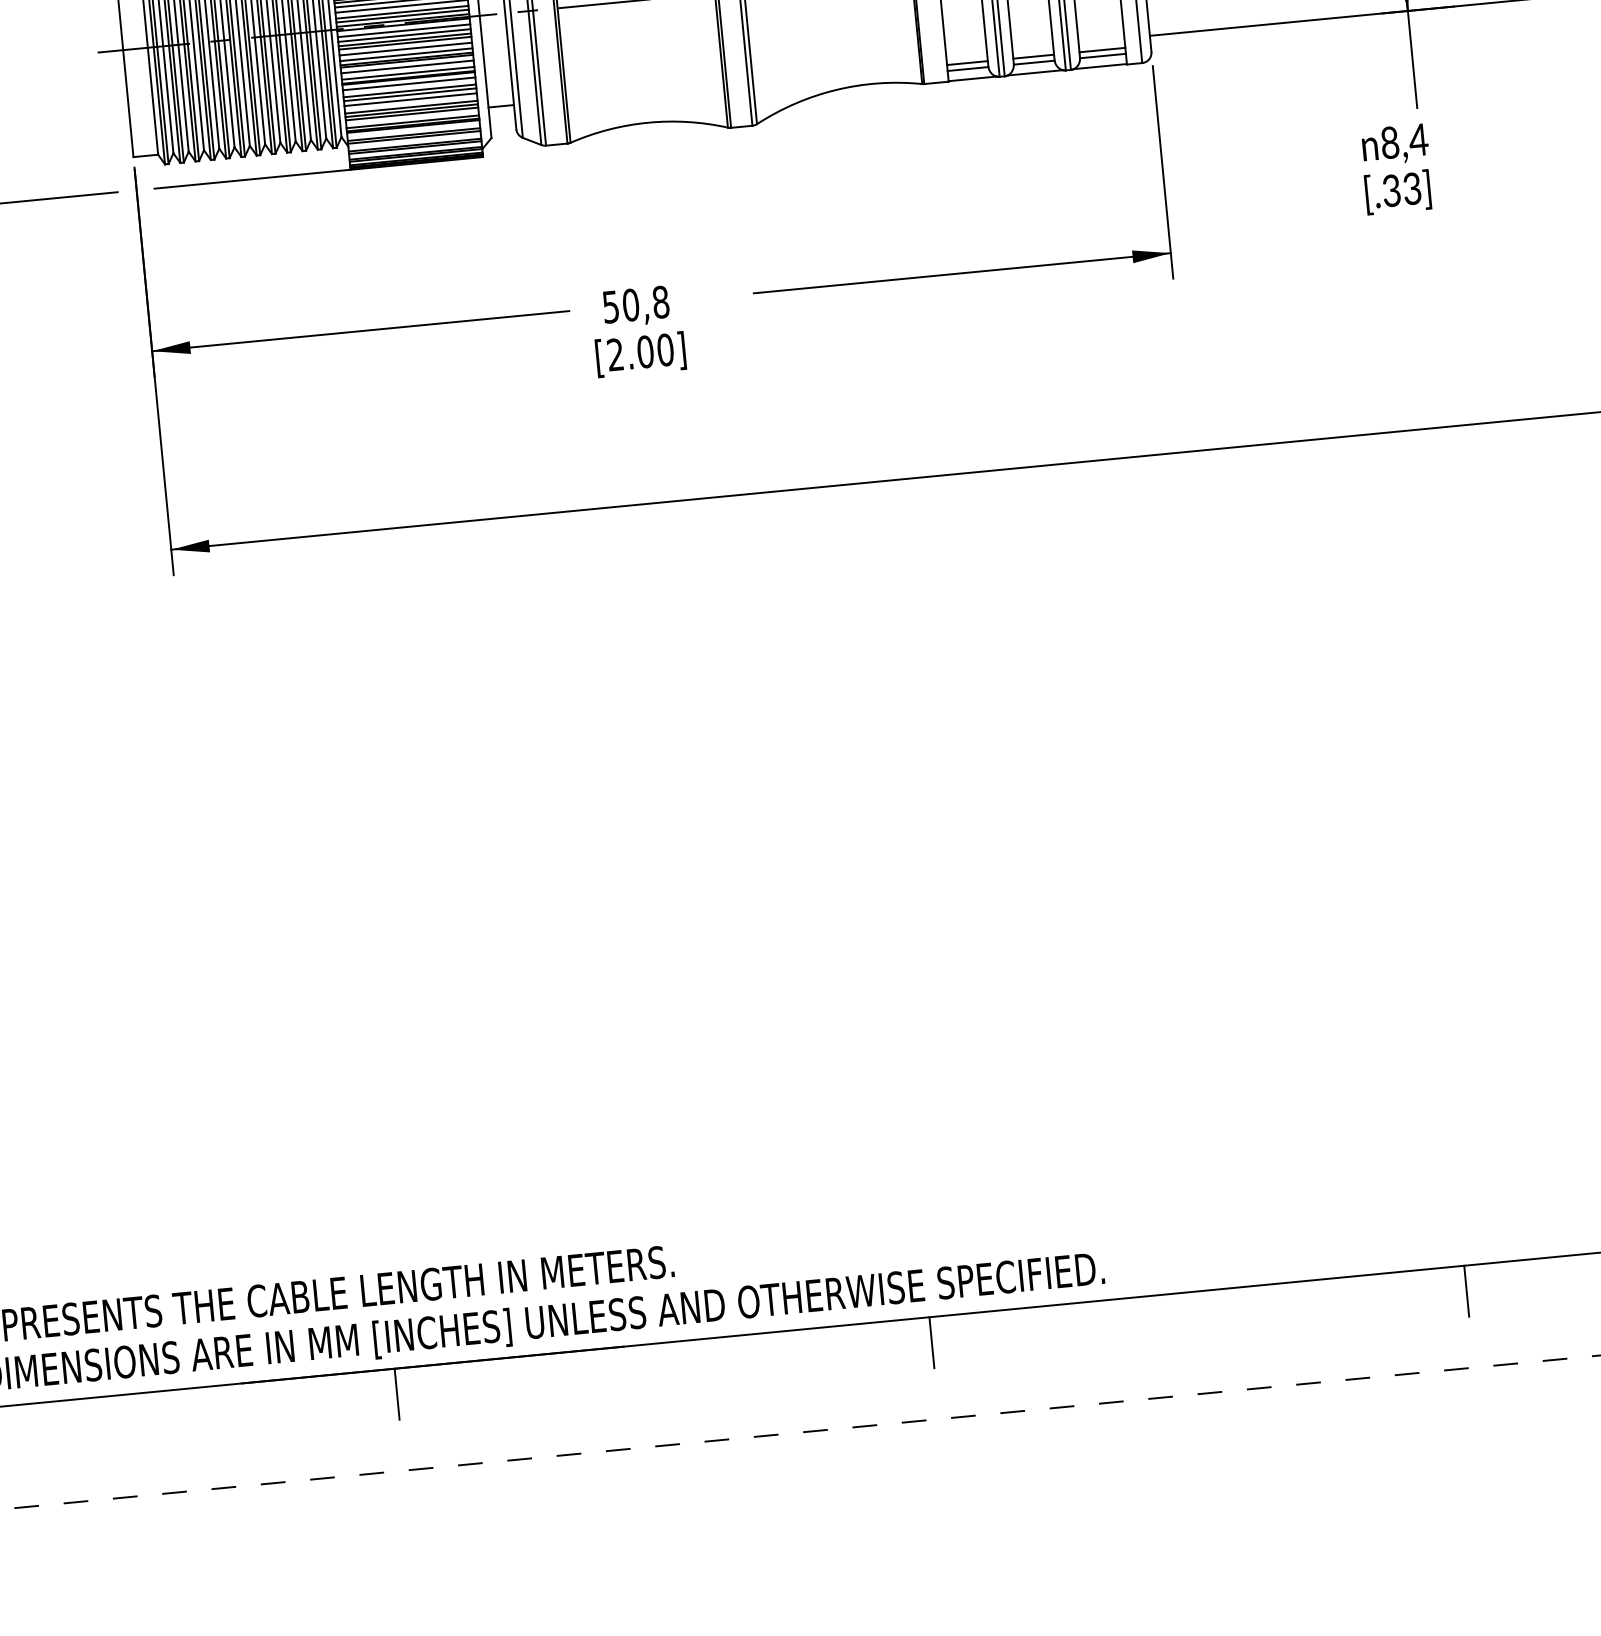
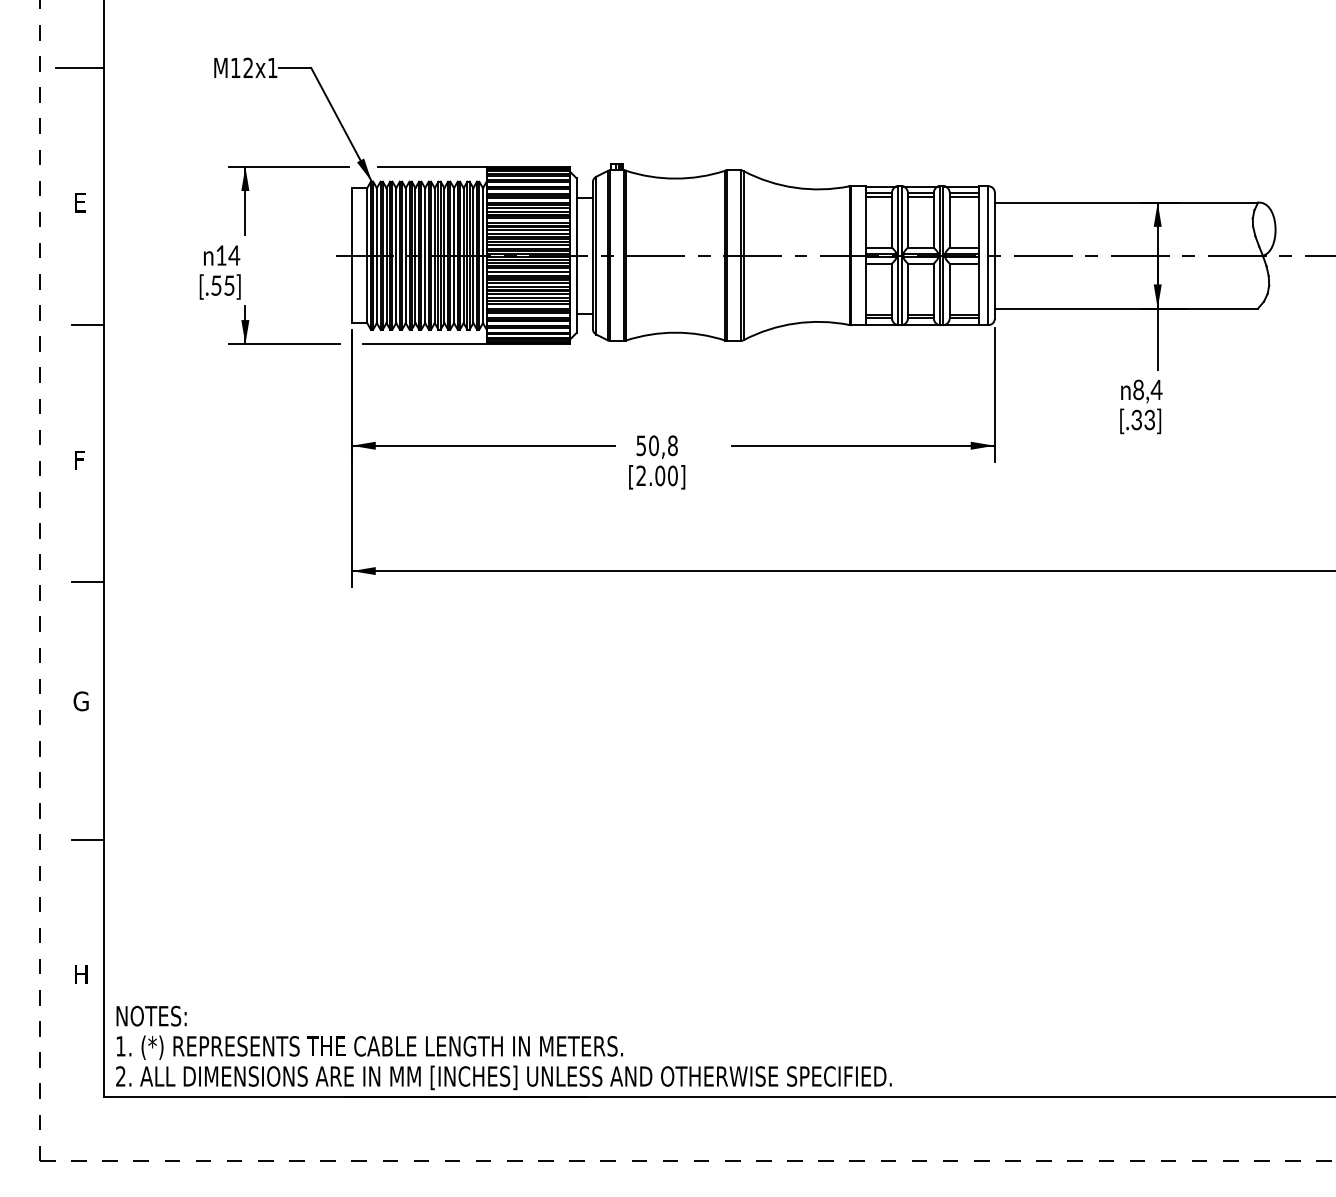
line: (1466, 1290) -> (1117, 1112), removed
line: (931, 1341) -> (779, 1112), removed
line: (397, 1393) -> (442, 1112), removed

